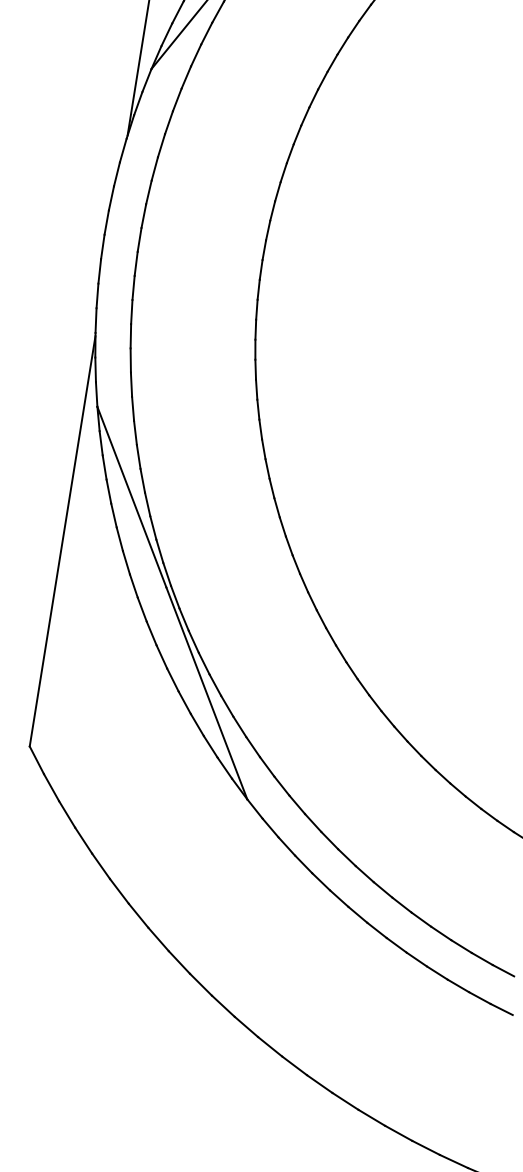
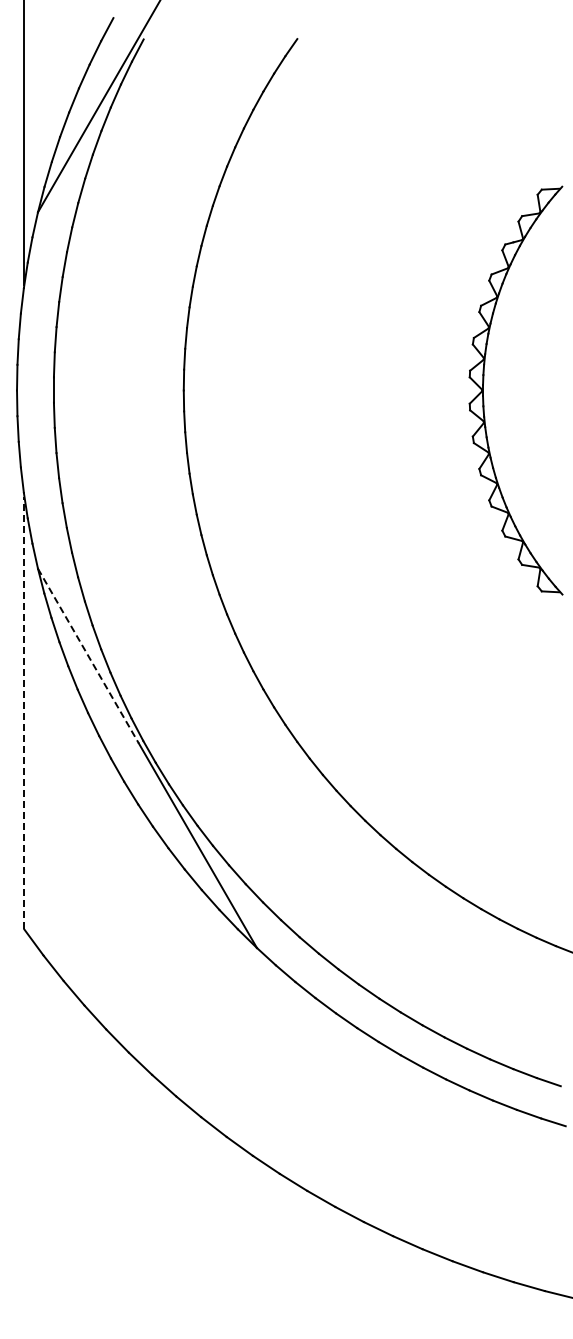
line: (131, 497) -> (88, 656), solid -> dashed
line: (62, 540) -> (24, 712), solid -> dashed

